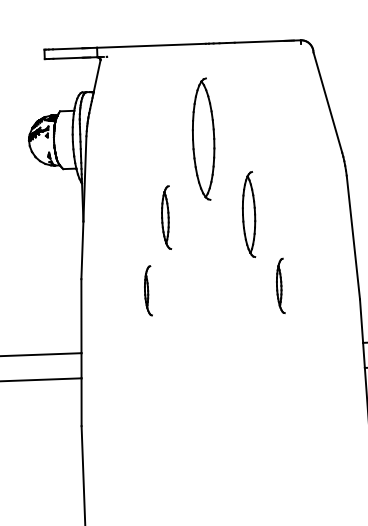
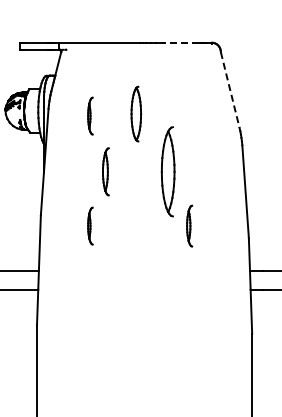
line: (259, 41) -> (180, 42), solid -> dashed
line: (328, 103) -> (230, 90), solid -> dashed
part: (203, 138) -> (136, 113), size x0.6
part: (142, 143) -> (90, 115), added
part: (248, 214) -> (167, 171), size x1.4

